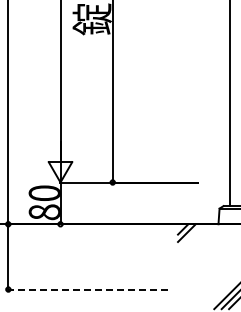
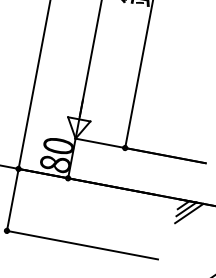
line: (190, 236) -> (189, 213), added
line: (87, 289) -> (82, 245), dashed -> solid

